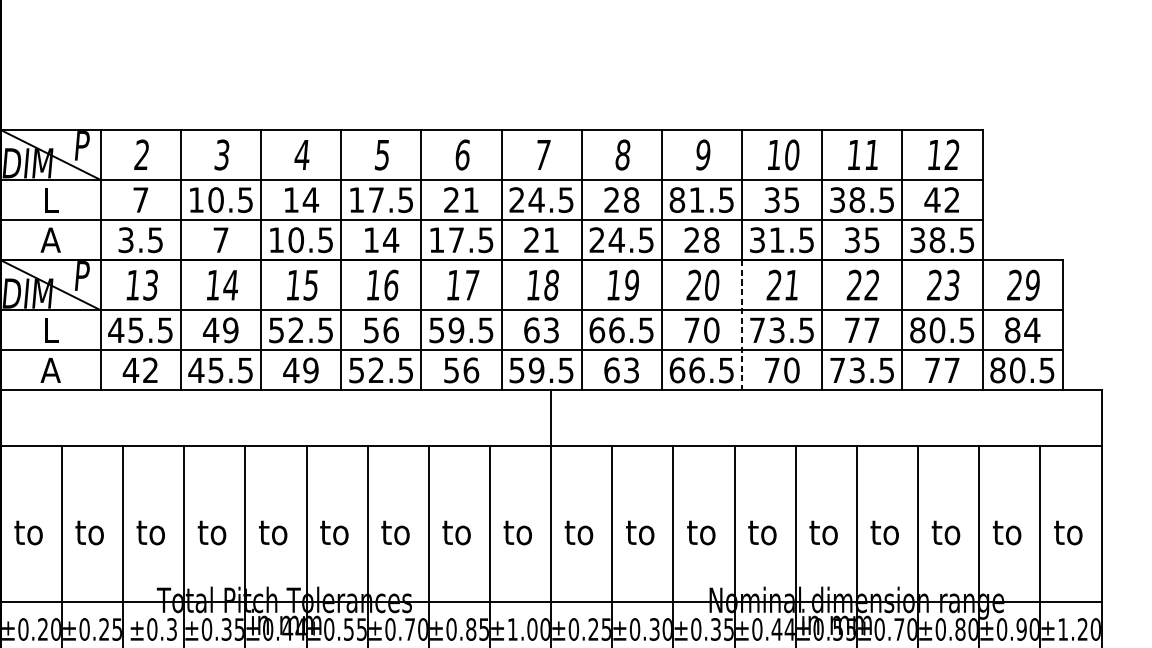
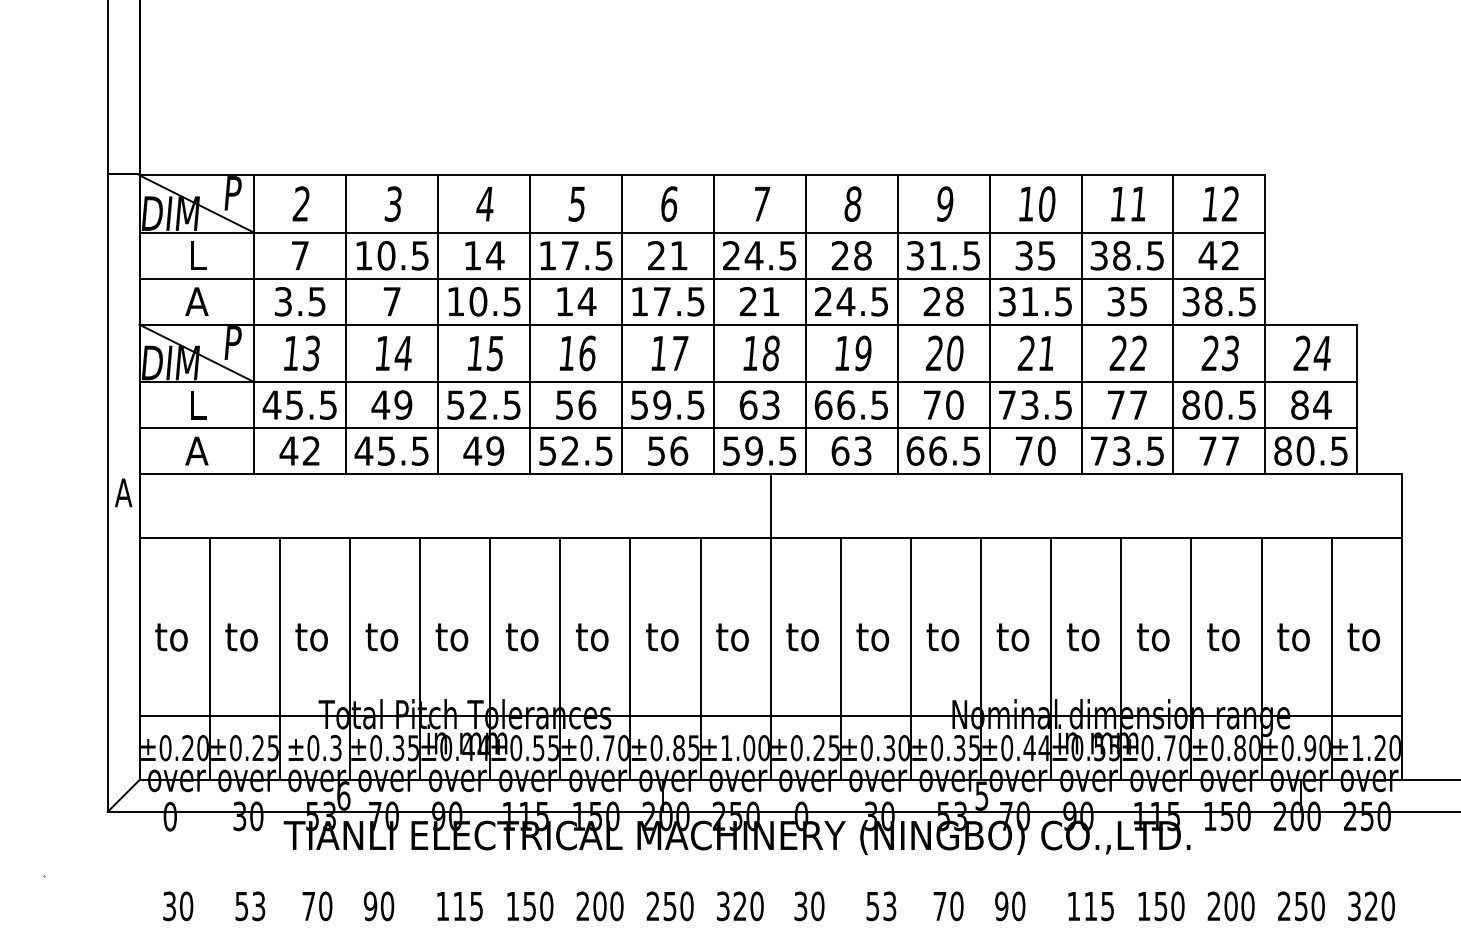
text: (677, 199) -> (915, 255), 81.5 -> 31.5
text: (1031, 285) -> (1321, 353), 29 -> 24
line: (741, 325) -> (989, 399), dashed -> solid

